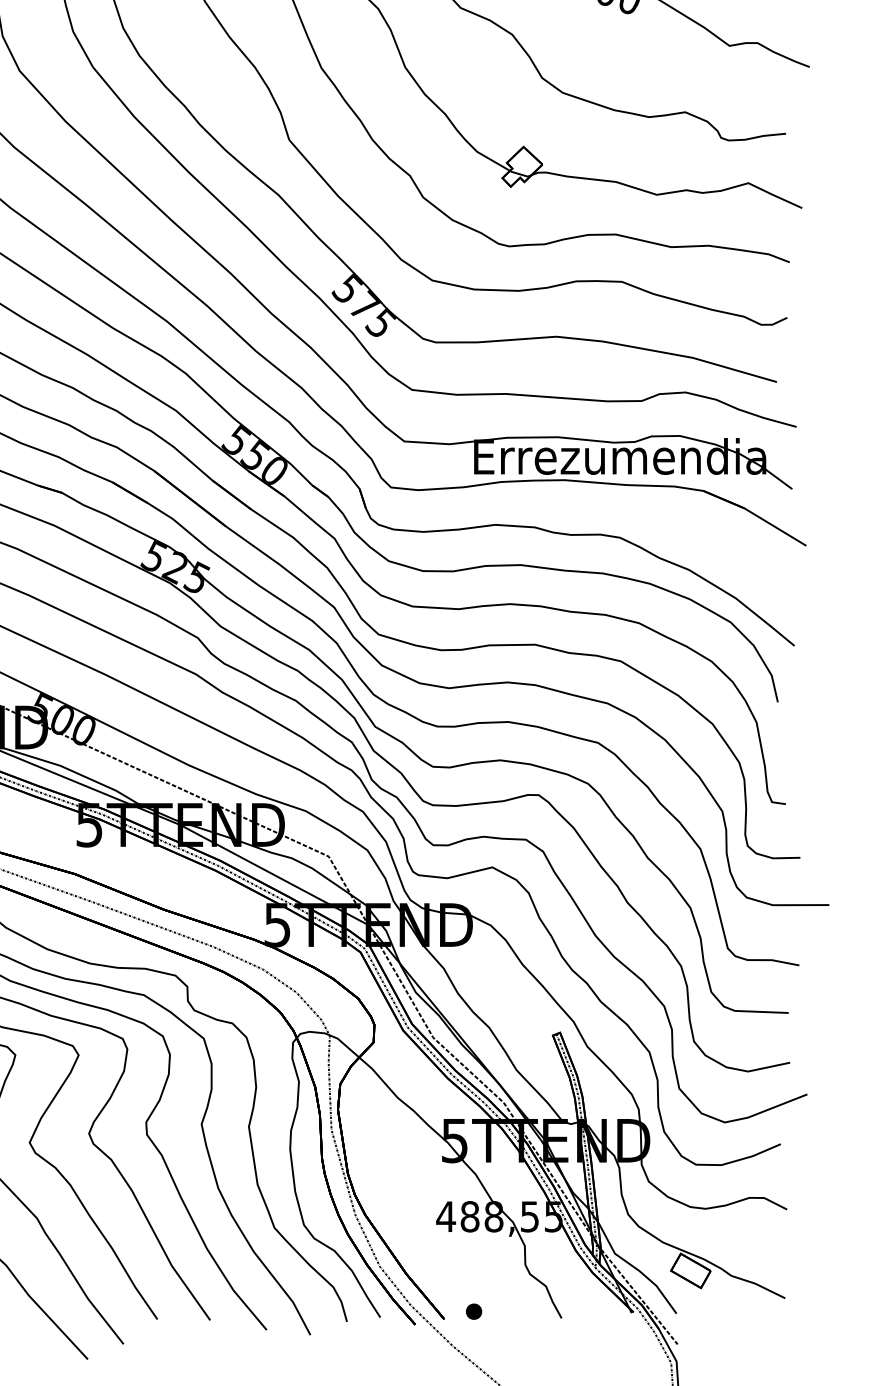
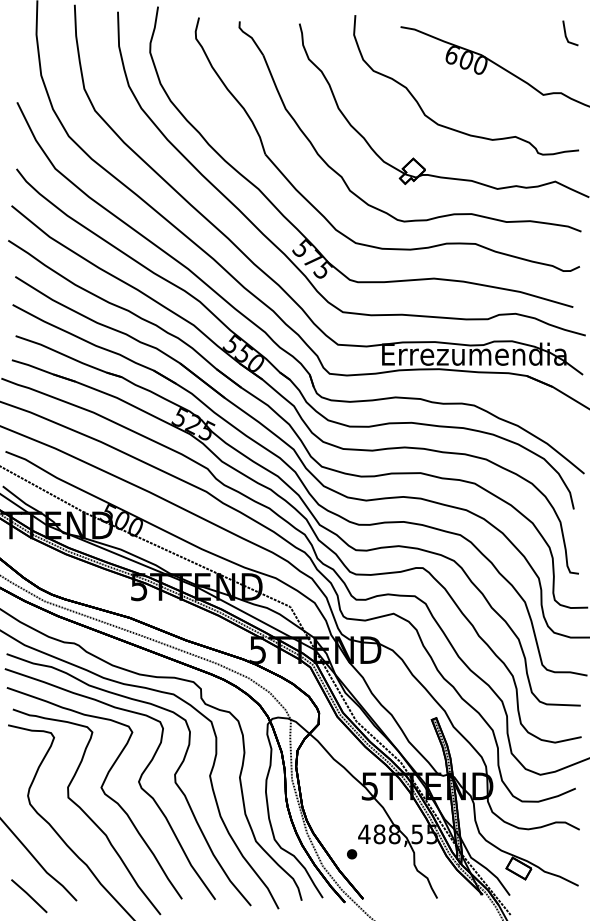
part: (474, 1311) -> (352, 854), moved

